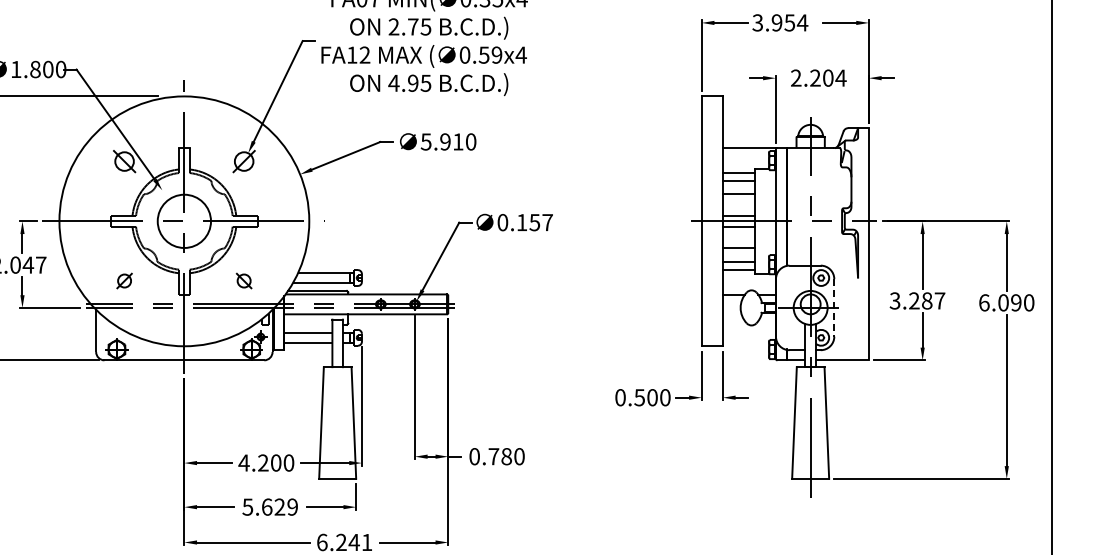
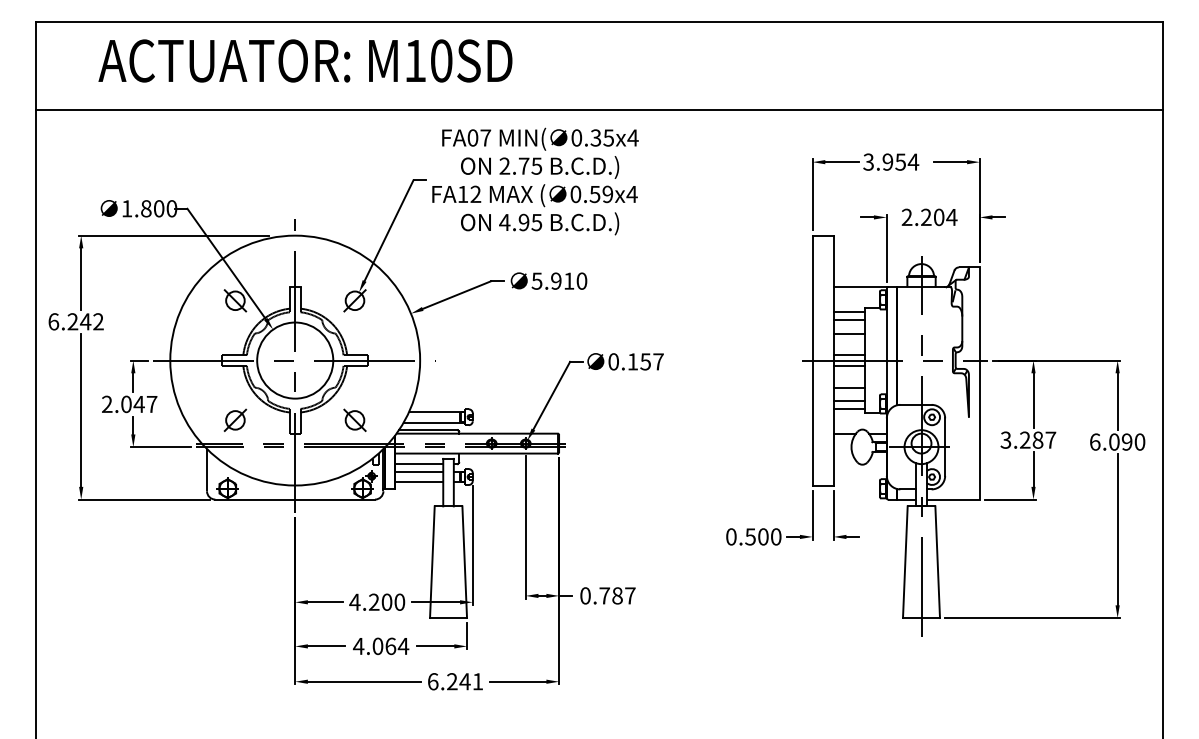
circle: (184, 221) -> (295, 360), size x1.43
part: (124, 280) -> (235, 419), size x1.43
part: (243, 280) -> (354, 419), size x1.43
line: (834, 308) -> (945, 447), dashed -> solid
line: (308, 325) -> (419, 464), added
text: (519, 456) -> (630, 595), 0.780 -> 0.787
text: (269, 507) -> (380, 646), 5.629 -> 4.064

